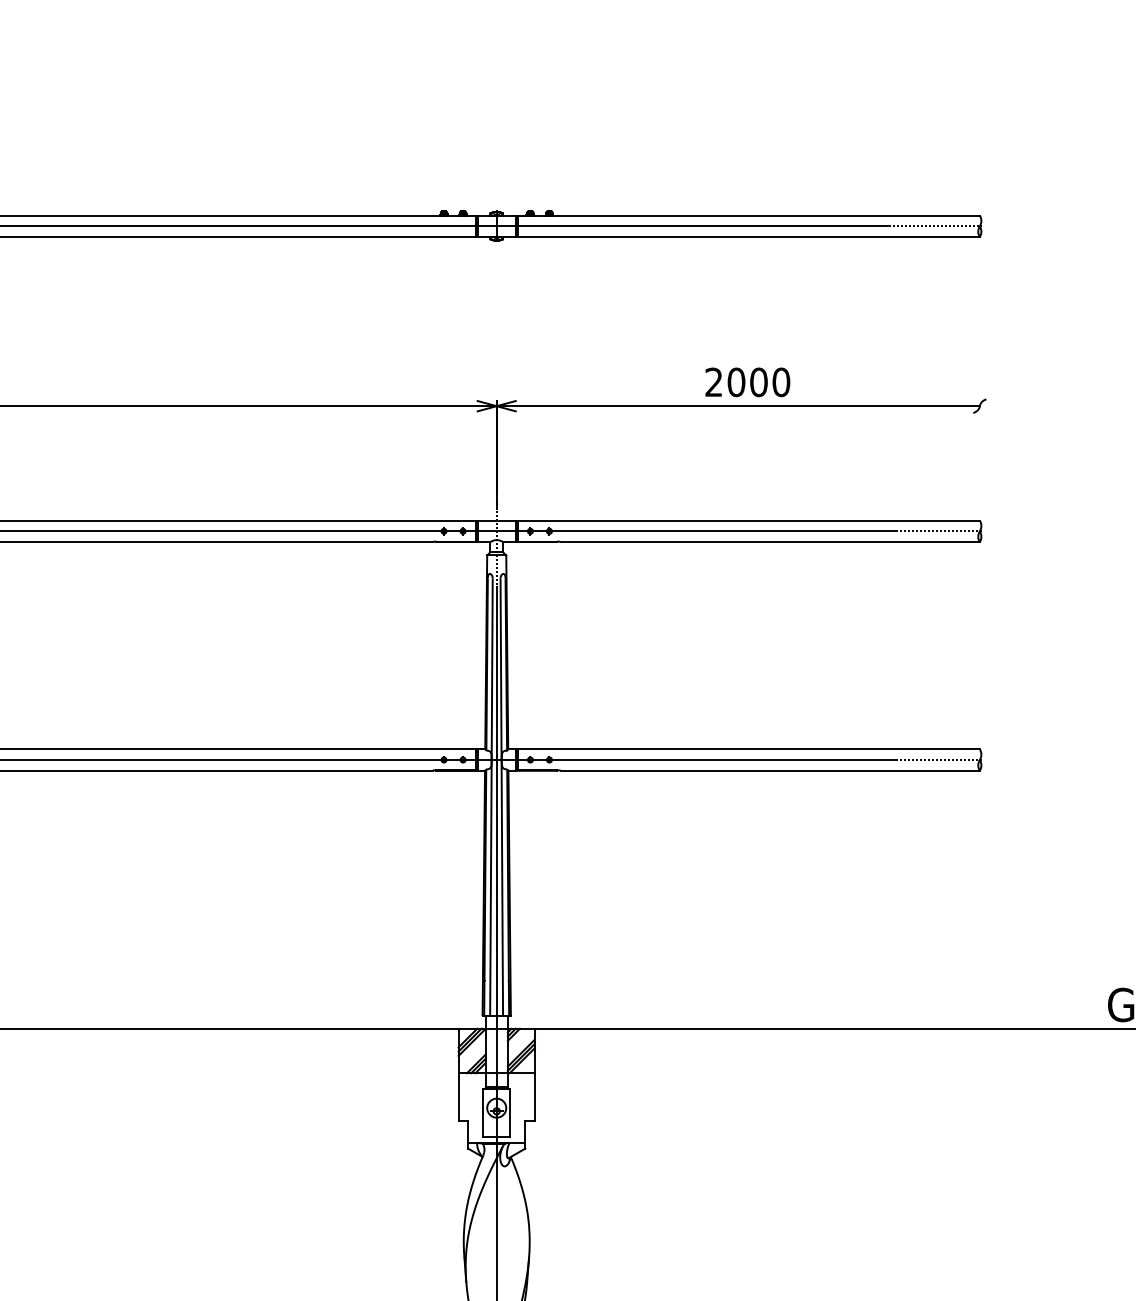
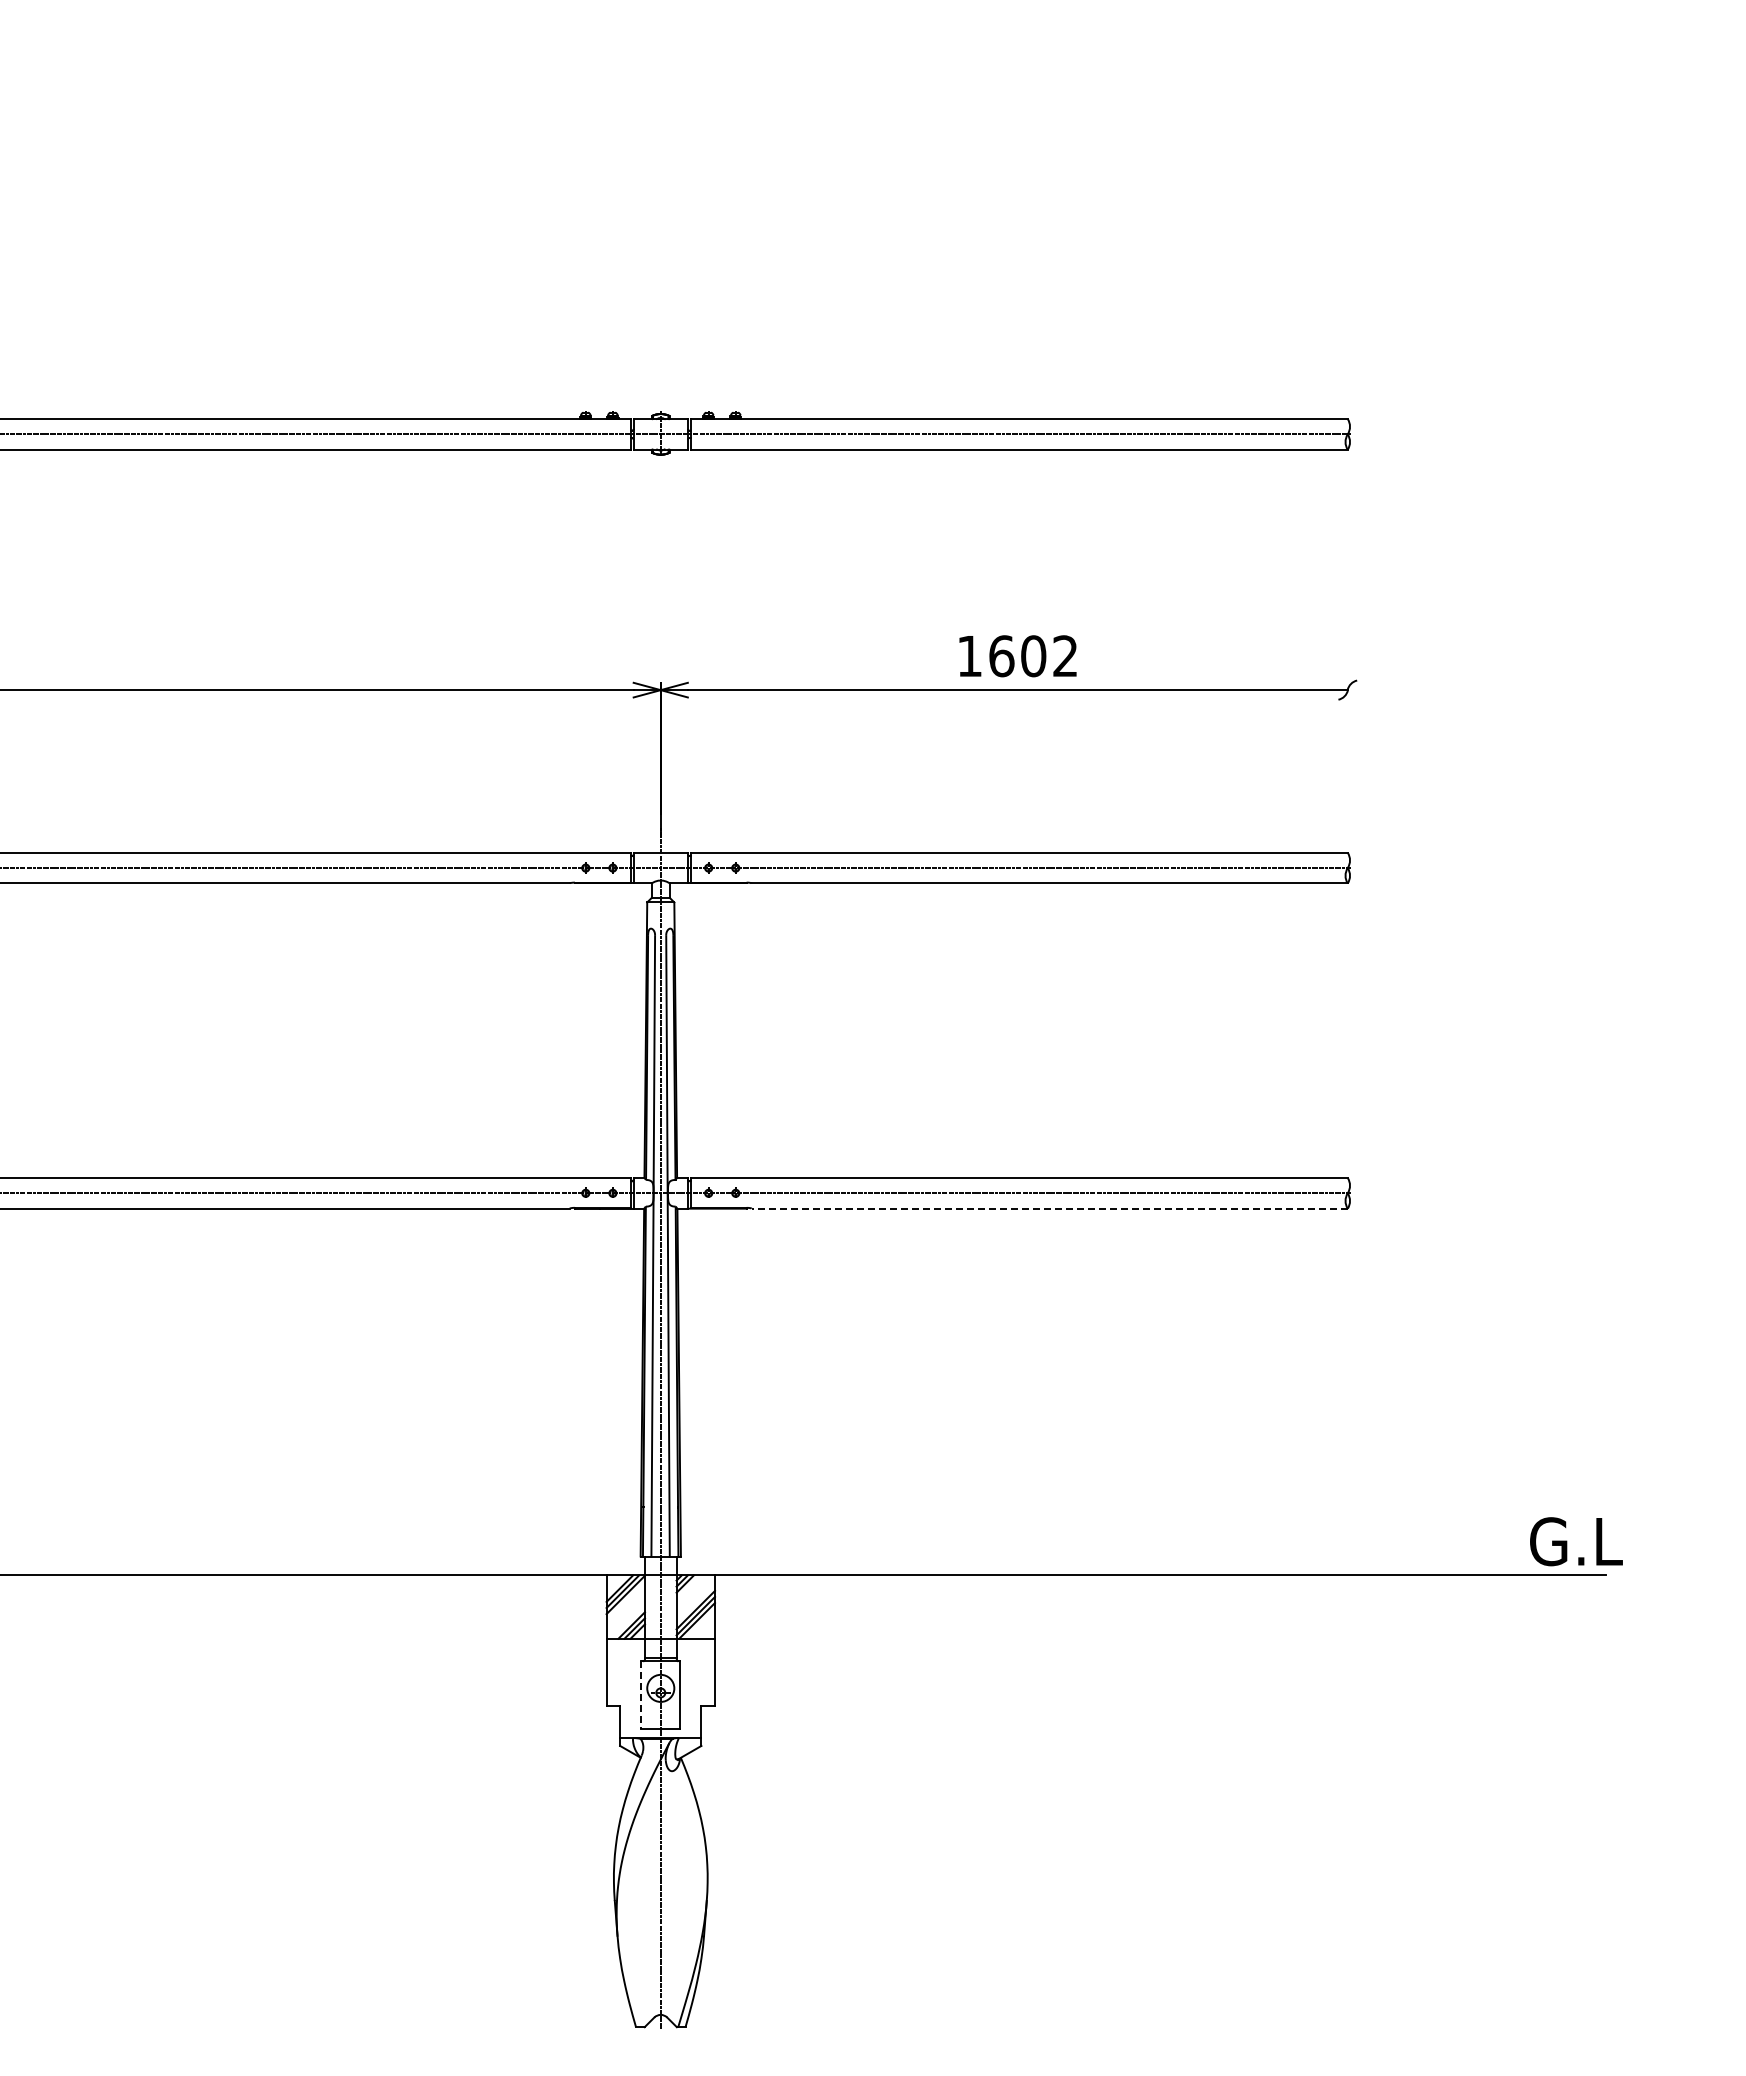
text: (747, 382) -> (1017, 656), 2000 -> 1602
line: (770, 770) -> (1049, 1208), solid -> dashed
line: (483, 1113) -> (641, 1695), solid -> dashed

